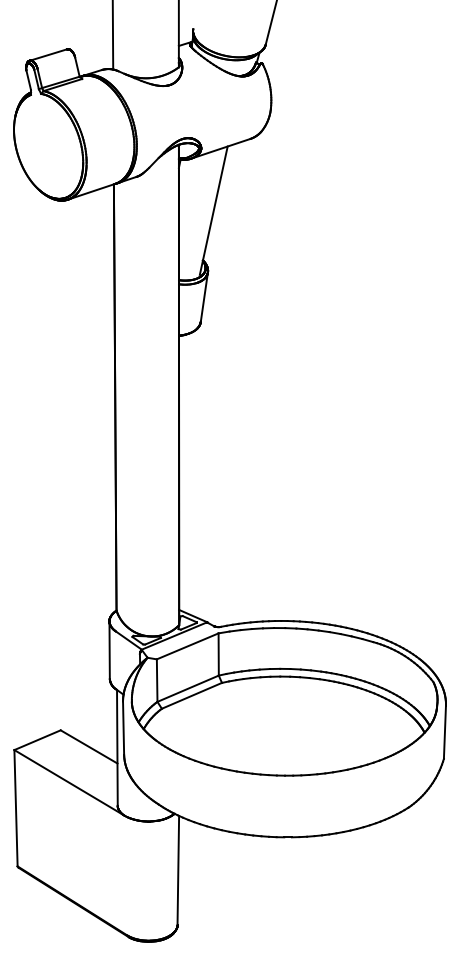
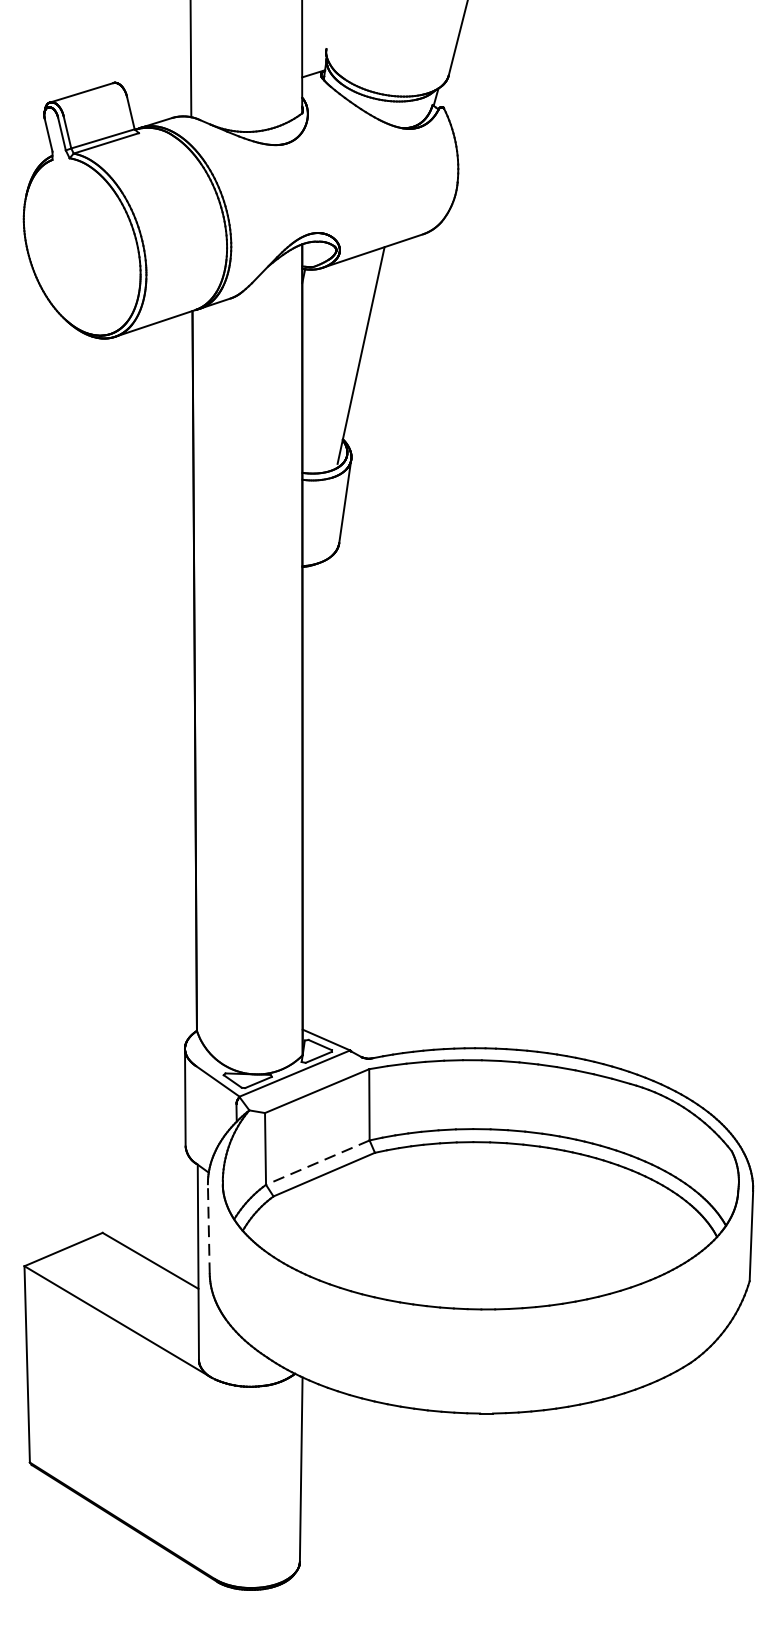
line: (187, 688) -> (316, 1162), solid -> dashed
line: (123, 728) -> (208, 1229), solid -> dashed

